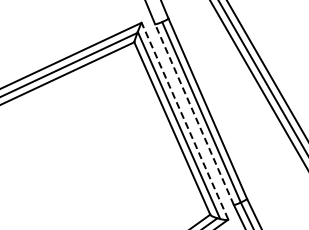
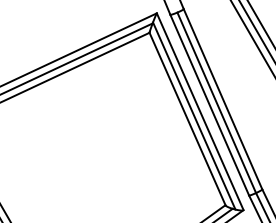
line: (194, 114) -> (209, 105), dashed -> solid
line: (184, 120) -> (199, 111), dashed -> solid

